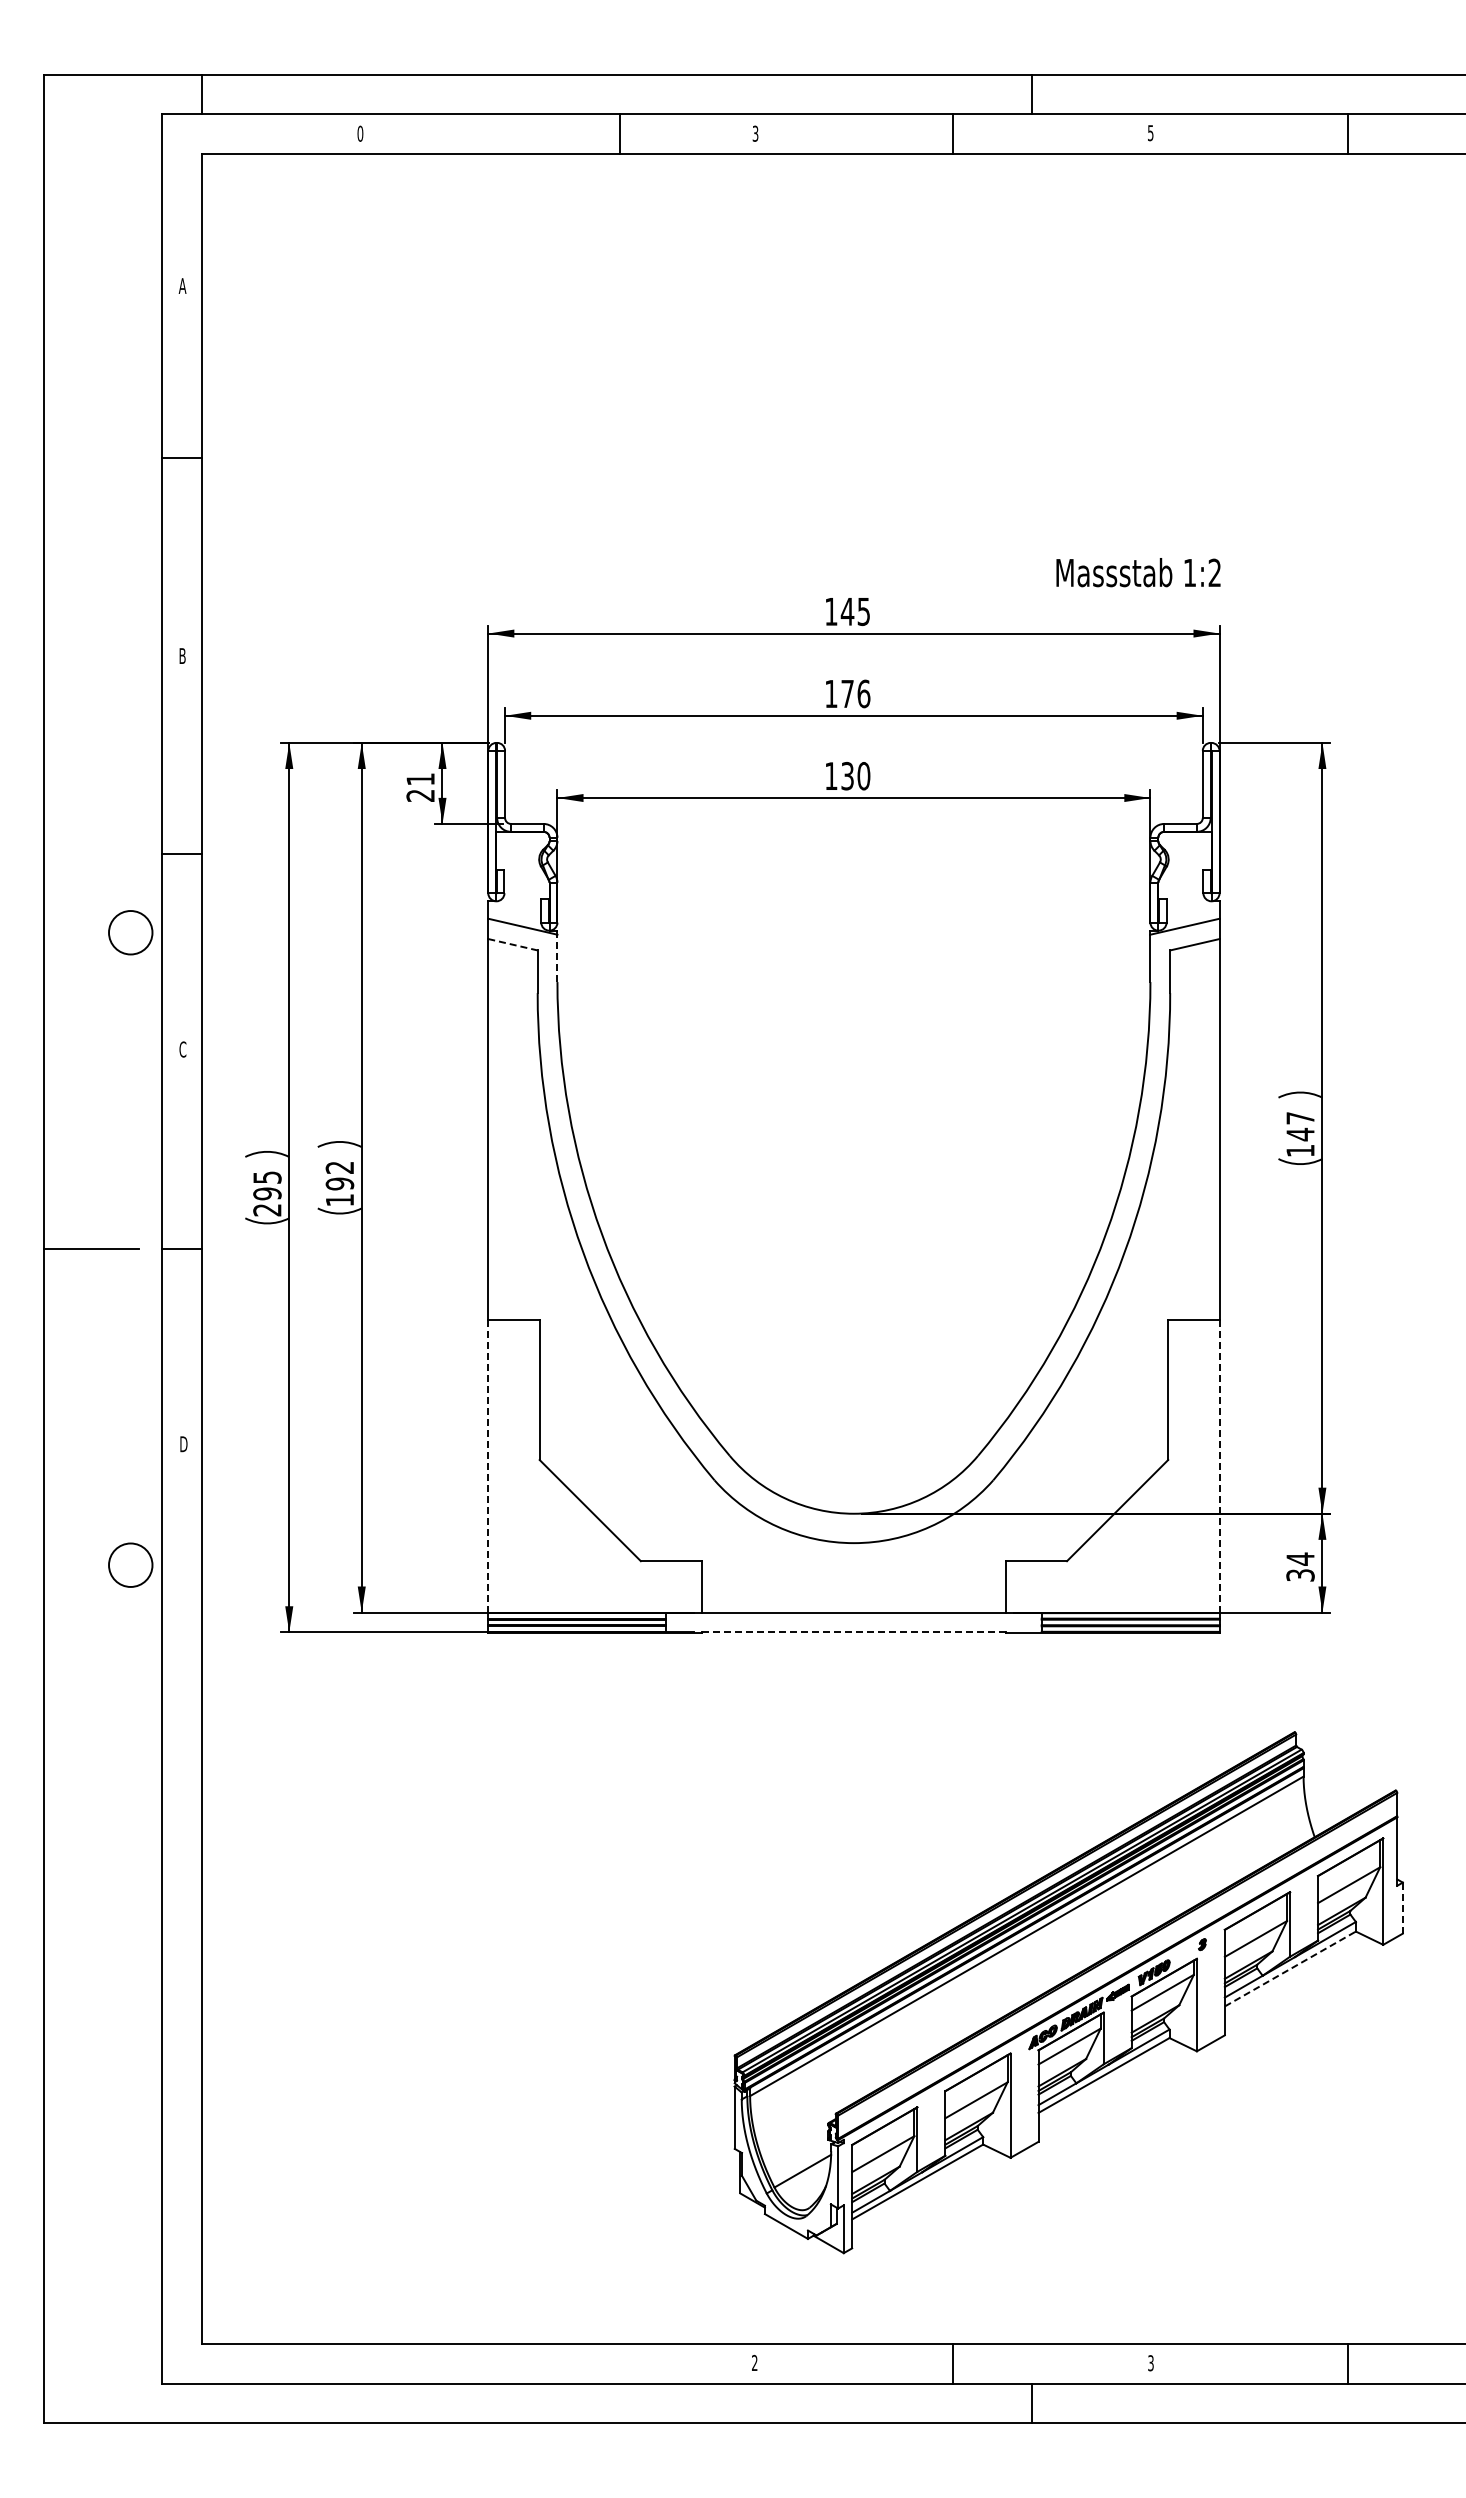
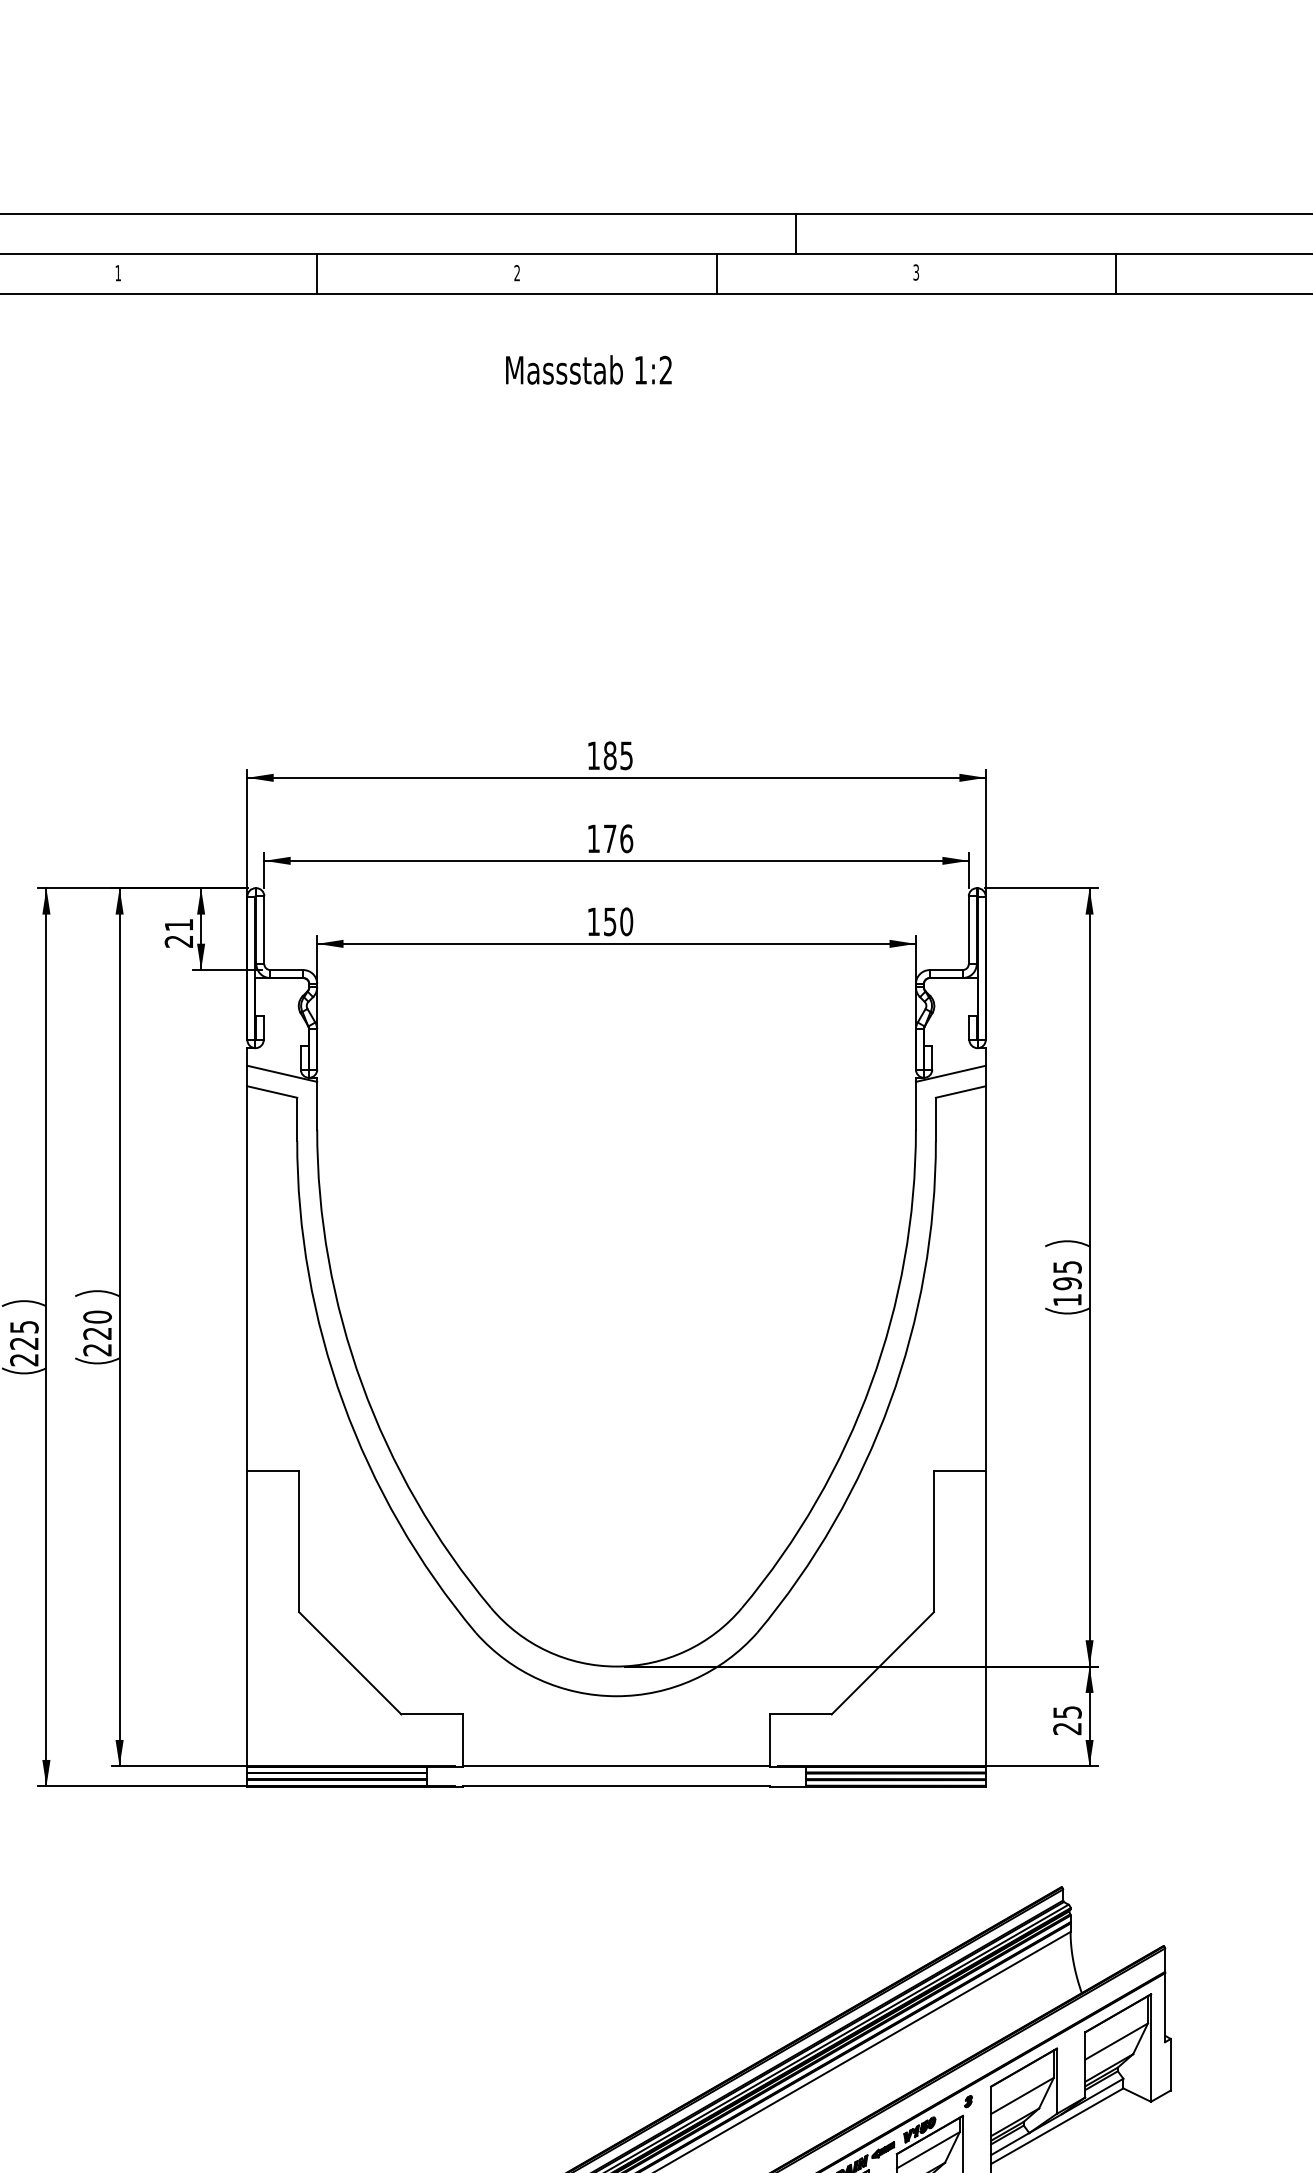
text: (1150, 132) -> (916, 271), 5 -> 3
text: (360, 133) -> (118, 272), 0 -> 1
text: (755, 133) -> (517, 272), 3 -> 2
line: (619, 134) -> (317, 273), moved
text: (1138, 572) -> (588, 369), moved
text: (847, 611) -> (610, 755), 145 -> 185
text: (847, 775) -> (610, 921), 130 -> 150
line: (513, 944) -> (272, 1091), dashed -> solid
line: (557, 958) -> (317, 1105), dashed -> solid
text: (1300, 1126) -> (1067, 1275), 147 -> 195
text: (339, 1183) -> (97, 1333), 192 -> 220
text: (267, 1193) -> (24, 1343), 295 -> 225
line: (488, 1466) -> (247, 1618), dashed -> solid
line: (1219, 1466) -> (985, 1618), dashed -> solid
text: (1300, 1566) -> (1067, 1719), 34 -> 25
line: (854, 1632) -> (617, 1786), dashed -> solid
line: (1402, 1908) -> (1170, 2065), dashed -> solid
line: (1290, 1968) -> (1057, 2125), dashed -> solid

